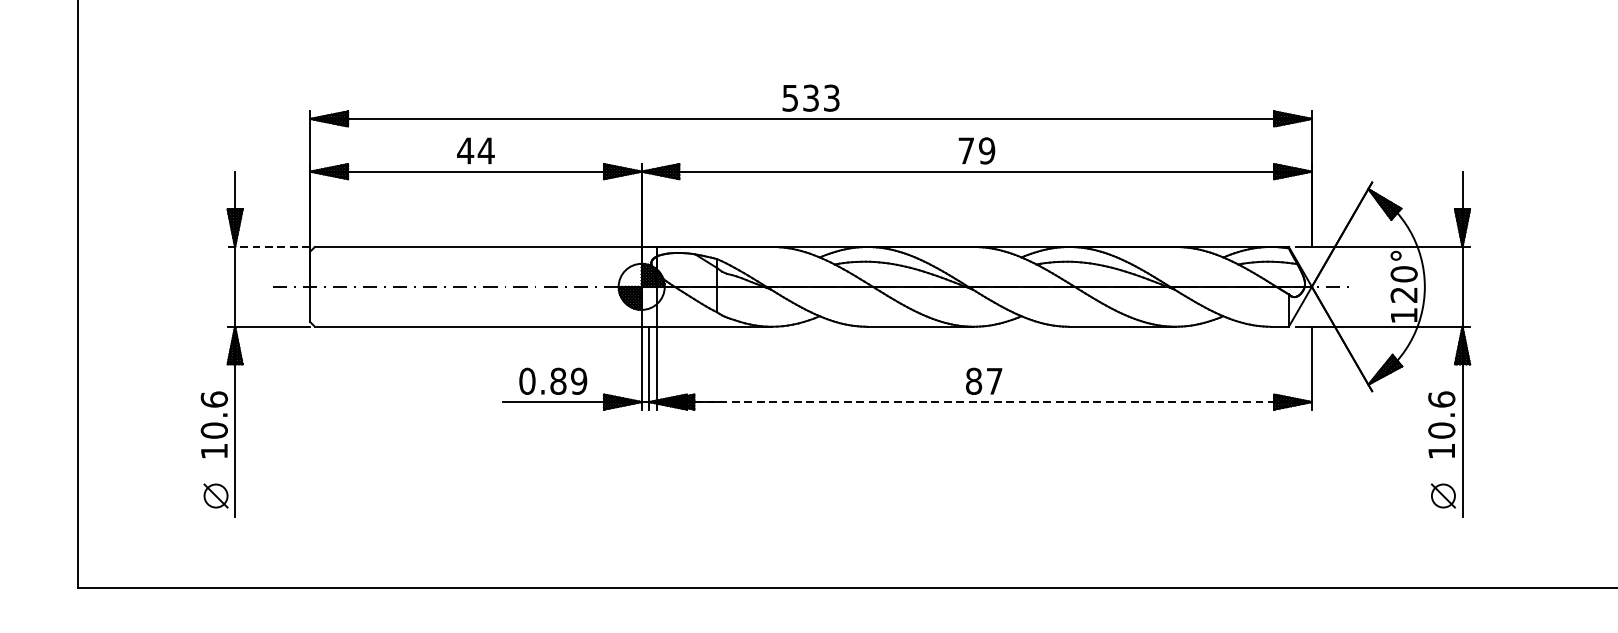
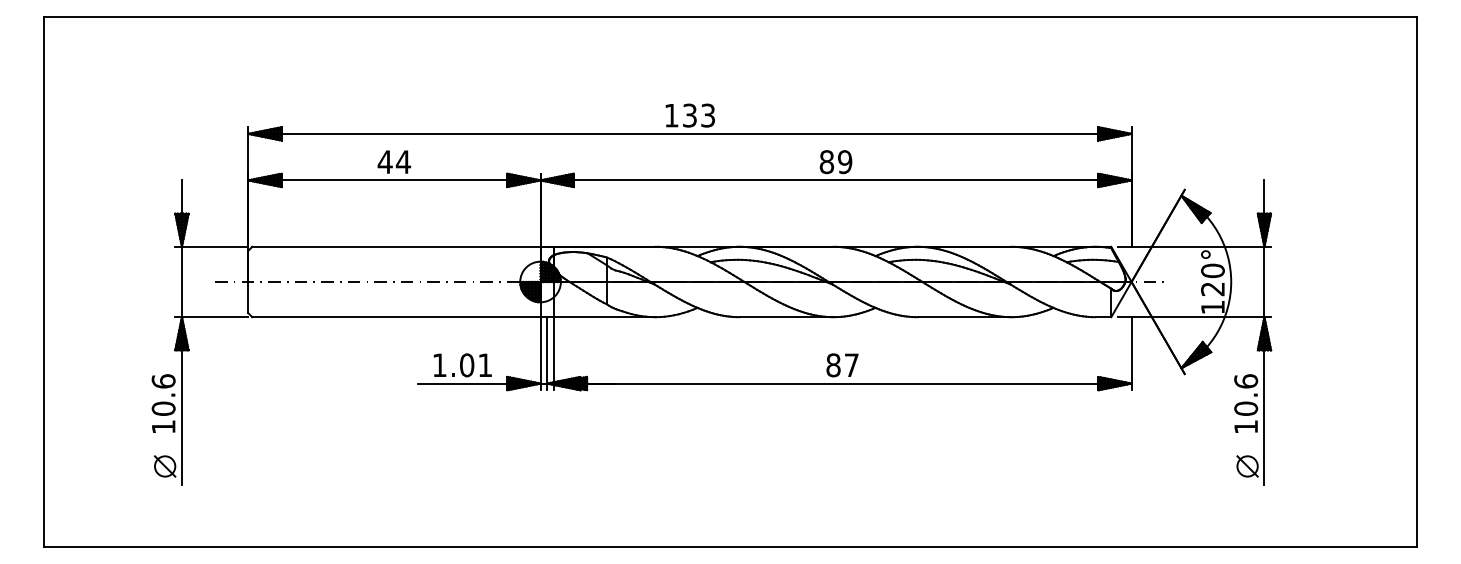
text: (790, 98) -> (671, 115), 533 -> 133
text: (965, 151) -> (826, 162), 79 -> 89
line: (268, 246) -> (211, 246), dashed -> solid
text: (553, 381) -> (462, 365), 0.89 -> 1.01
line: (984, 401) -> (842, 383), dashed -> solid

